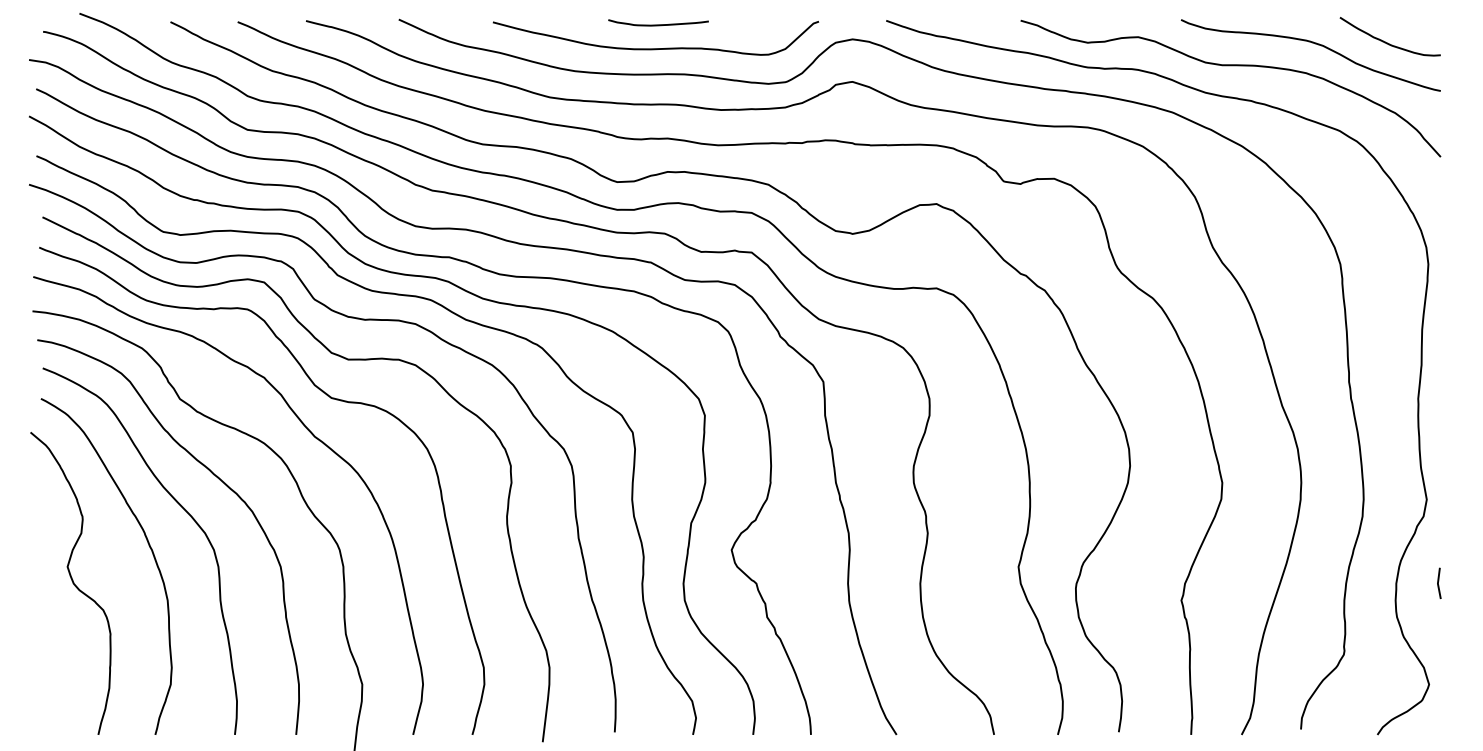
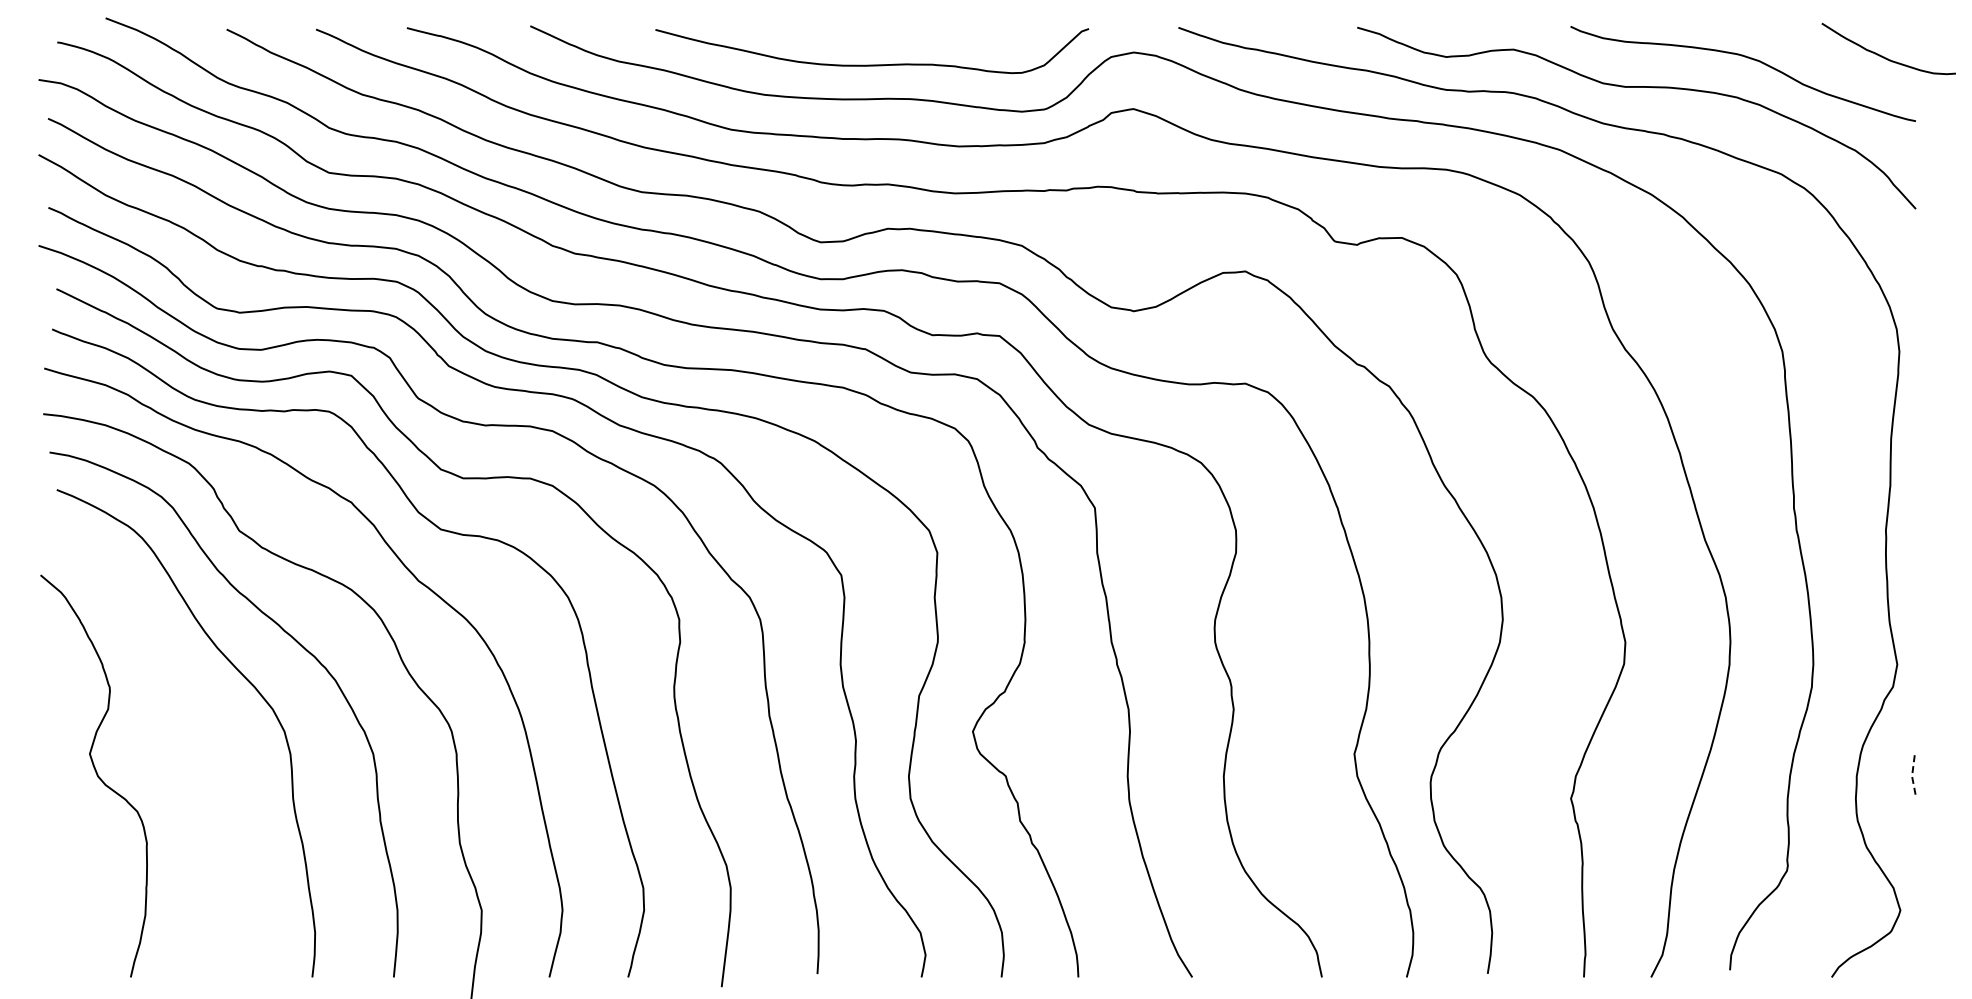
curve: (659, 24) -> (876, 32), removed
curve: (1387, 42) -> (1884, 56), moved
curve: (148, 545) -> (197, 725), removed
line: (1438, 583) -> (1912, 776), solid -> dashed

